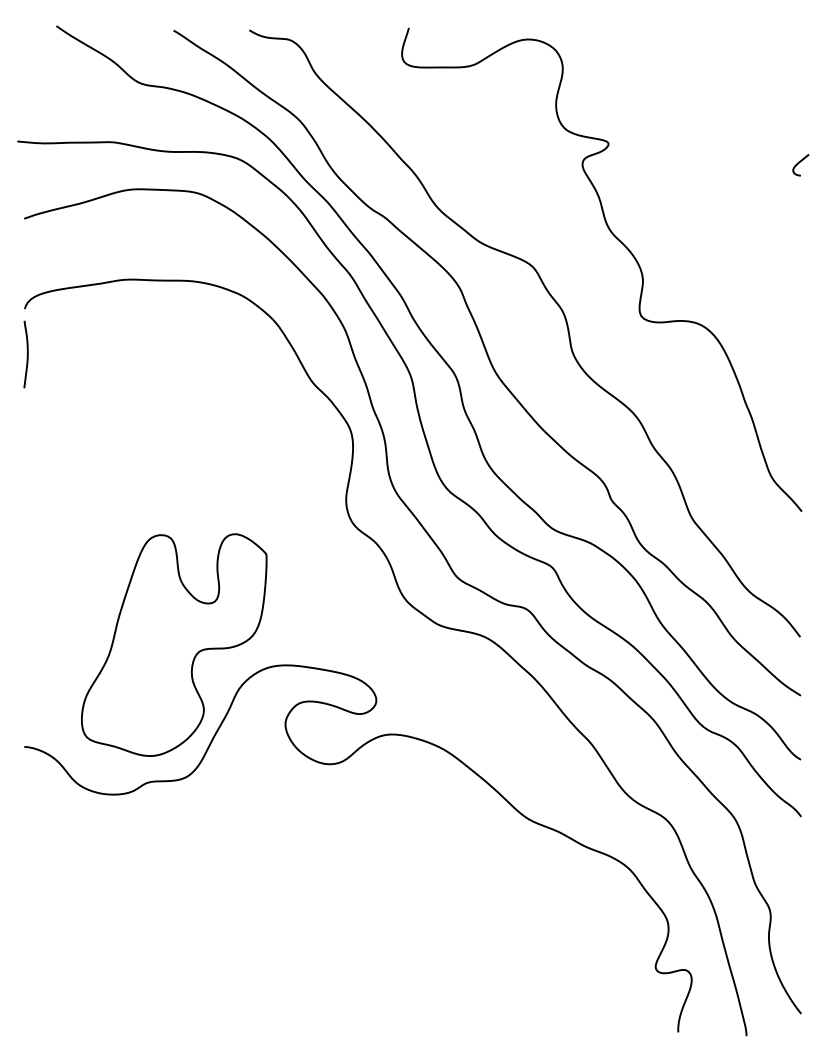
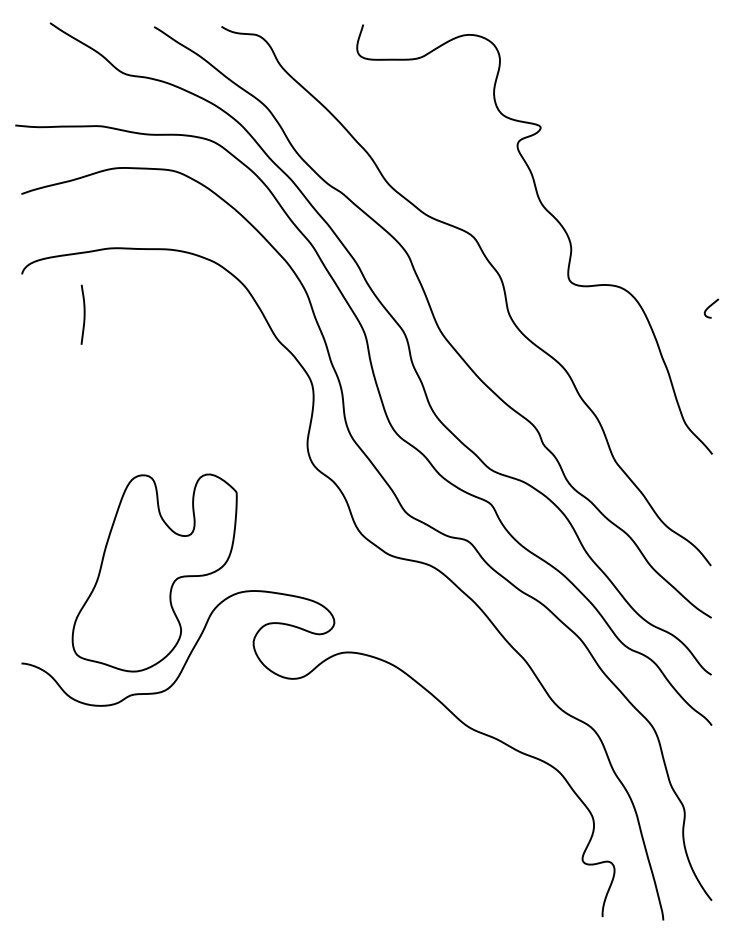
curve: (799, 163) -> (710, 307), moved
curve: (26, 354) -> (83, 314), moved

